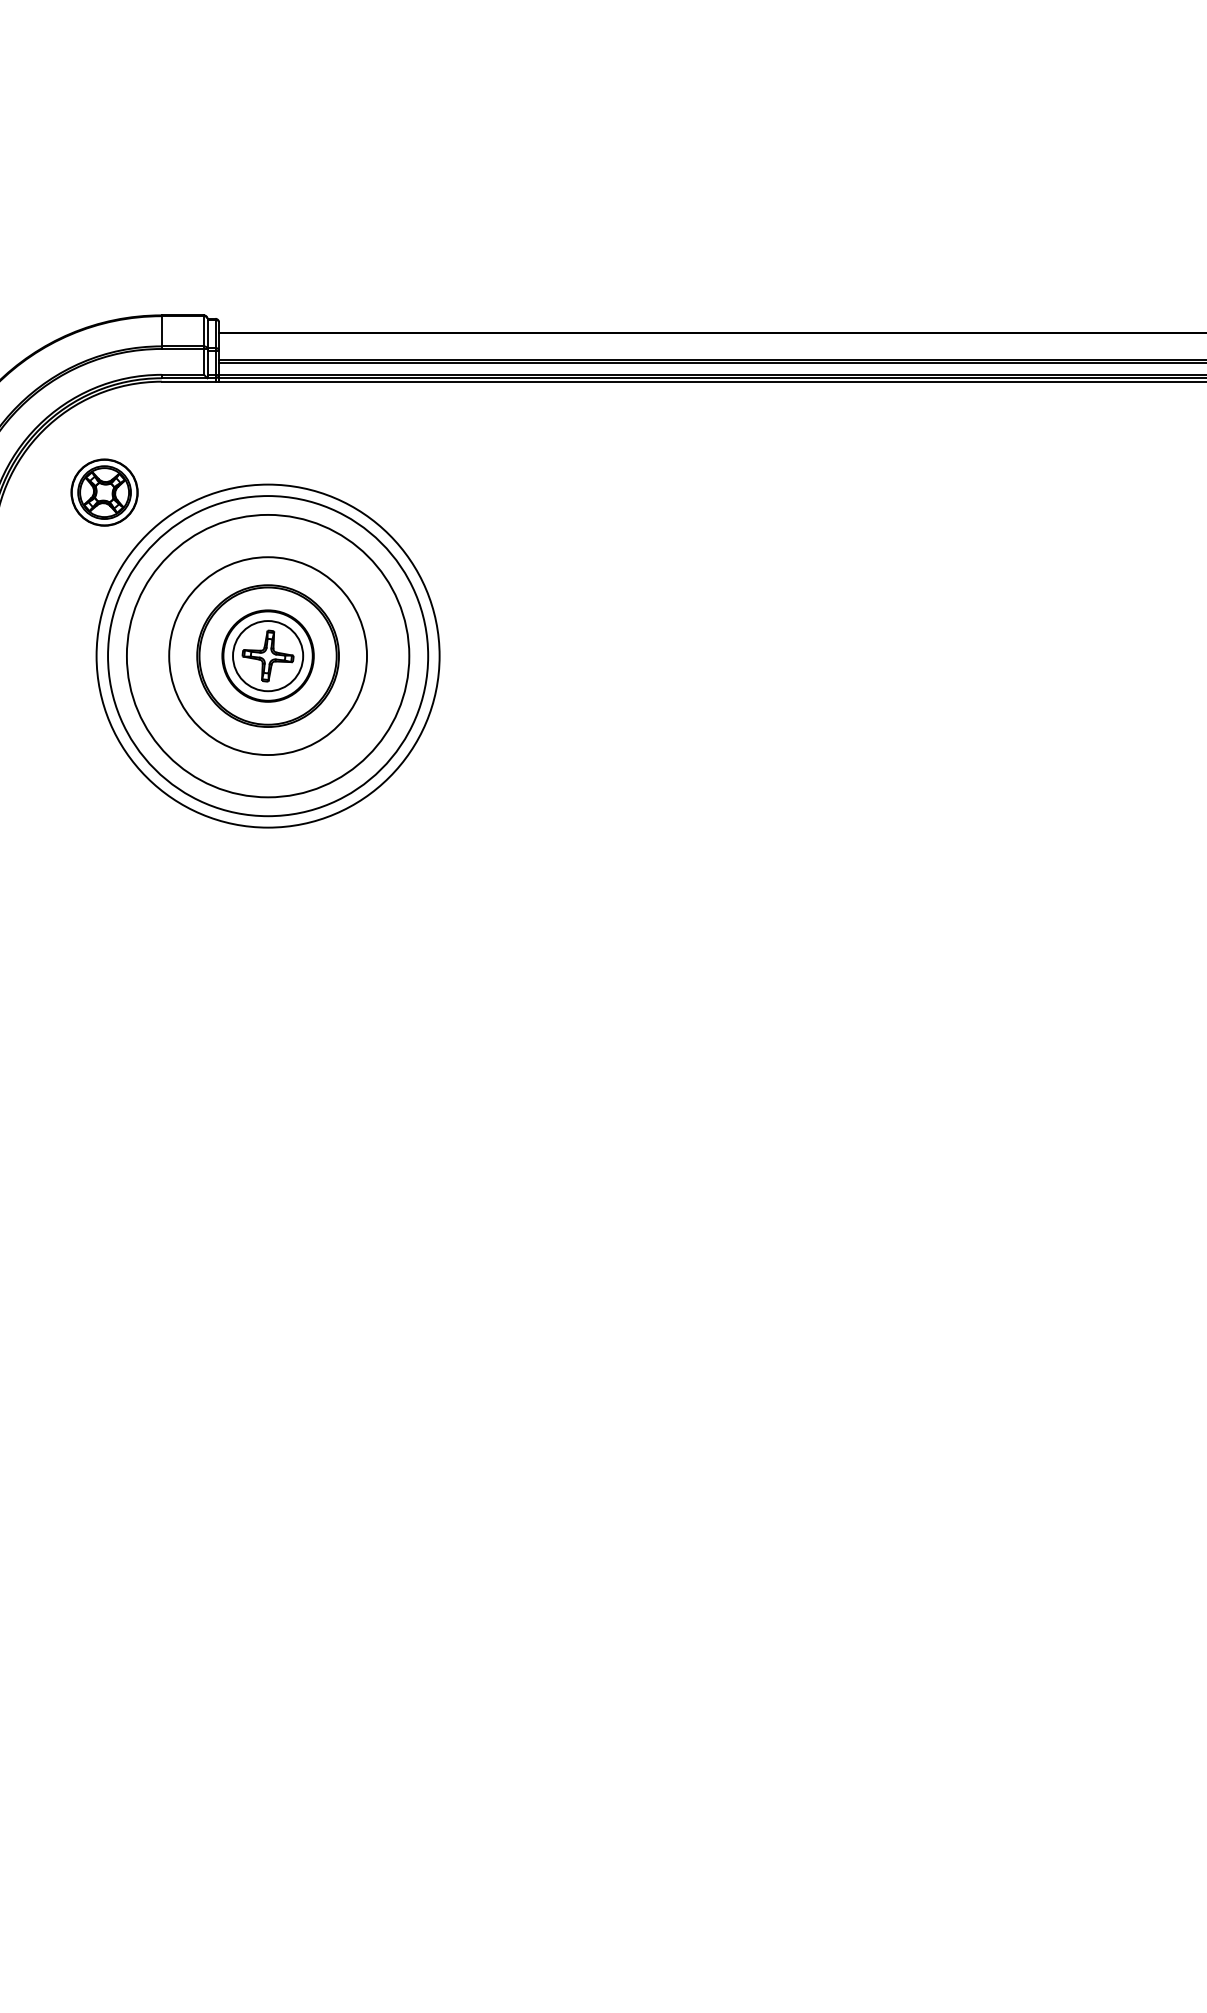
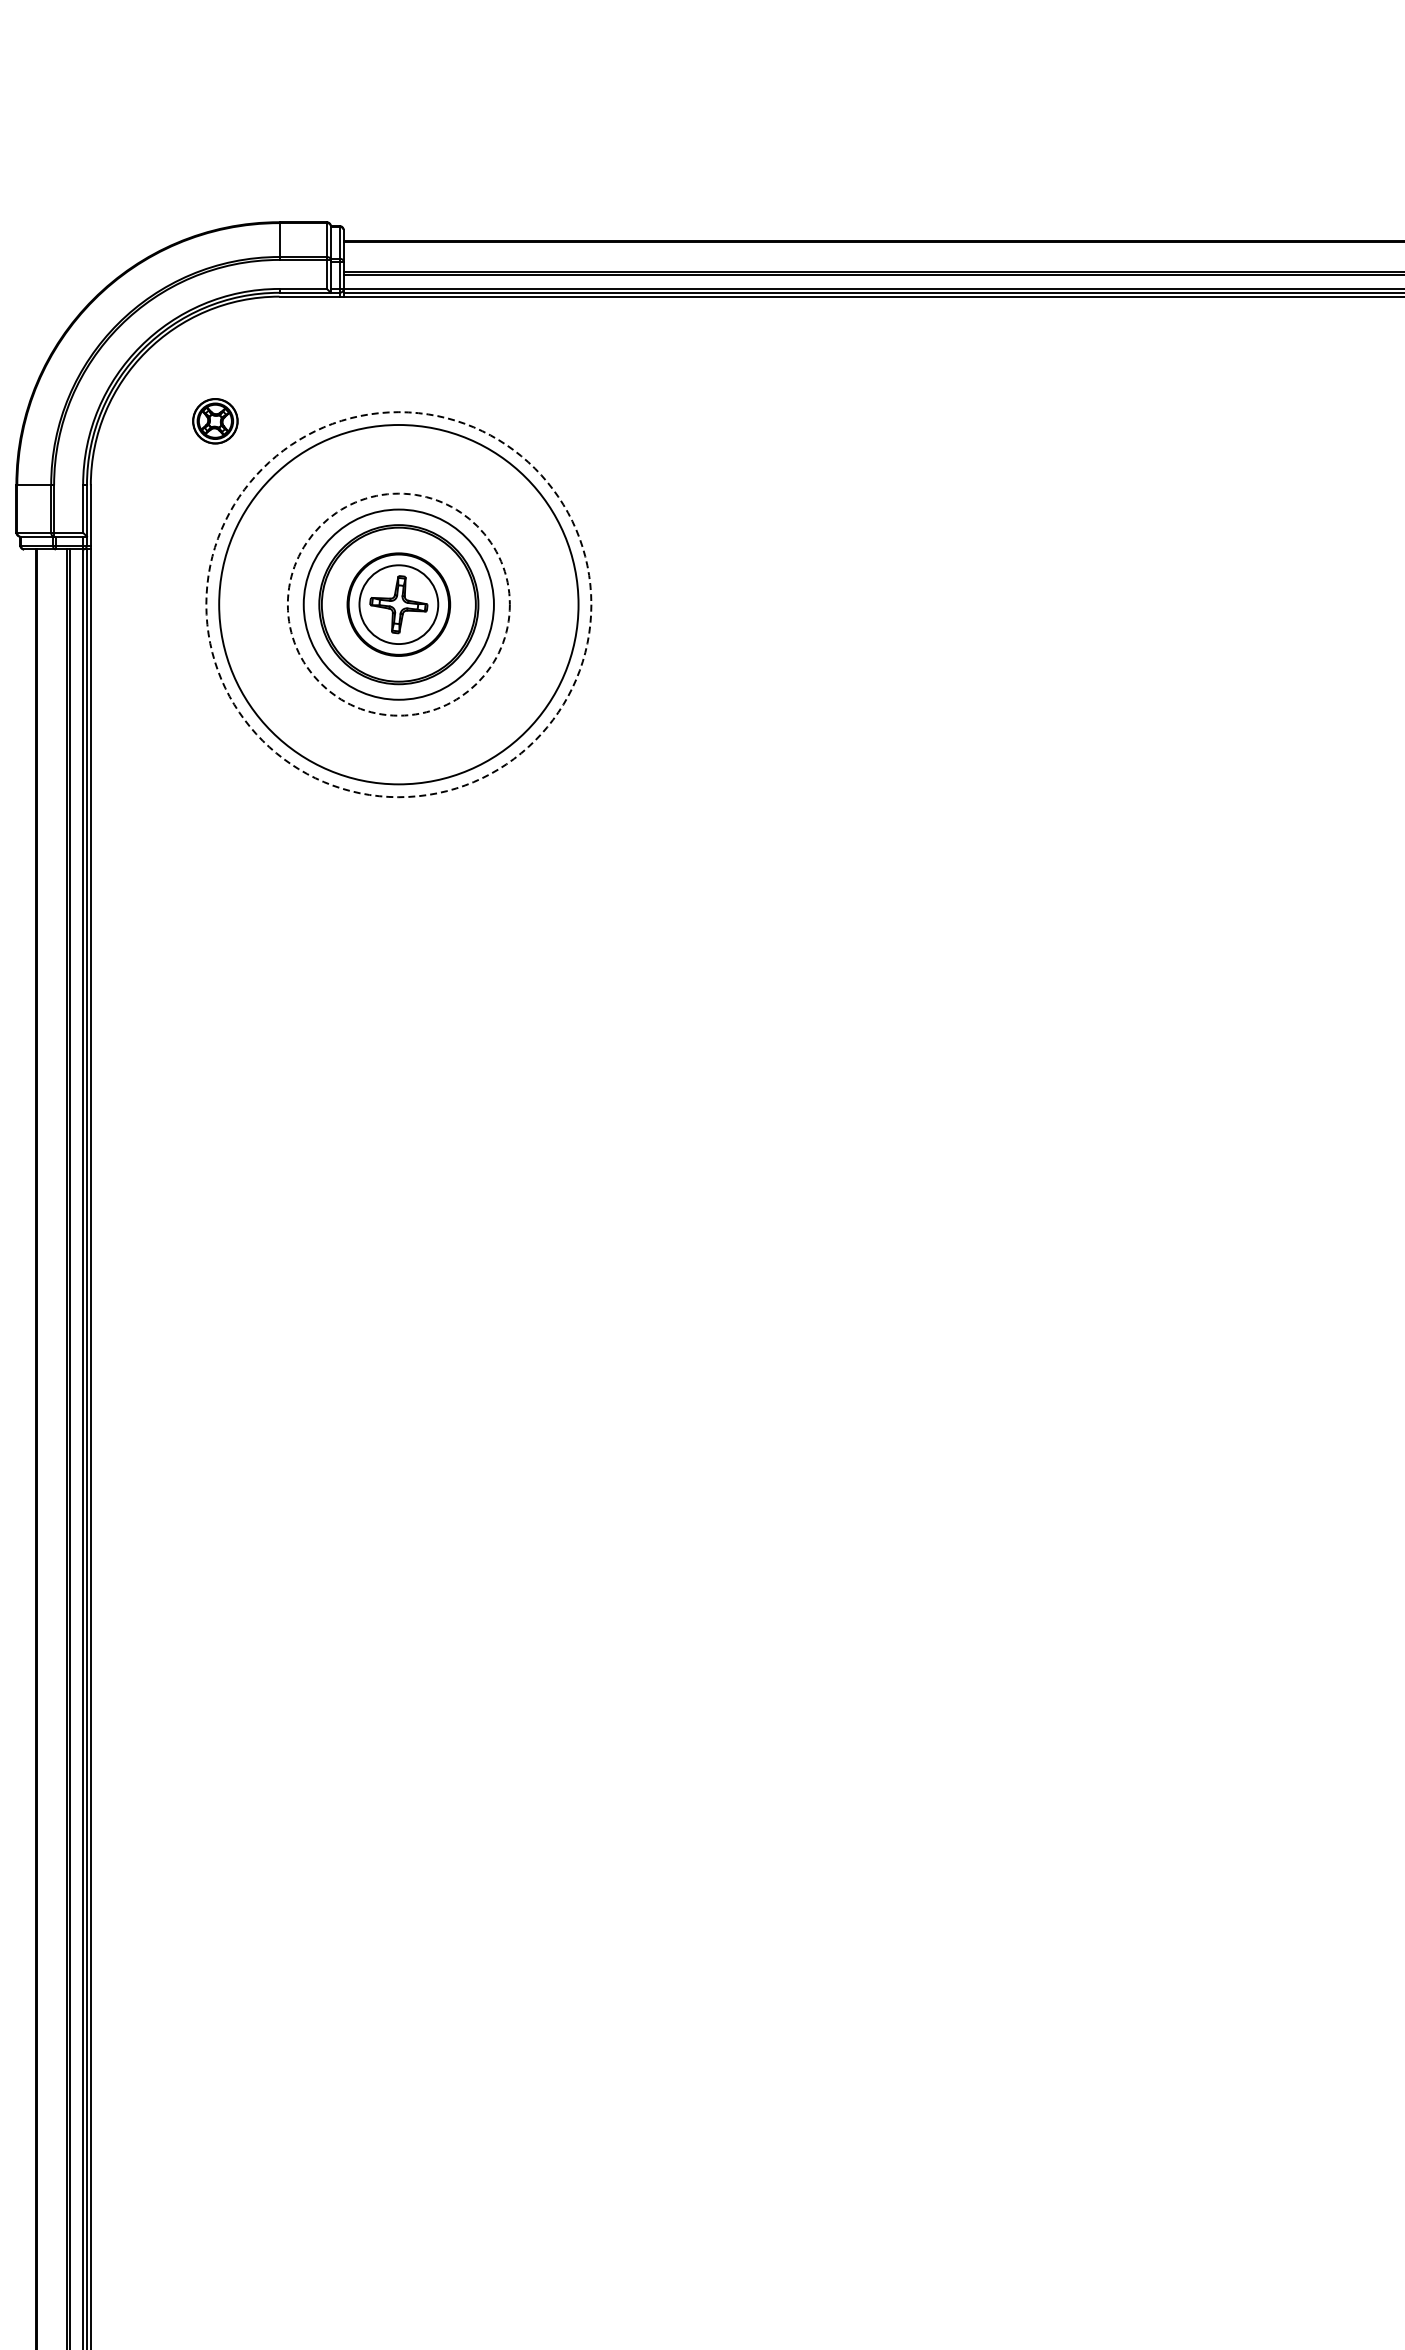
part: (104, 492) -> (215, 421), size x0.6
circle: (267, 655) -> (398, 604), size x0.6
circle: (267, 655) -> (398, 604), solid -> dashed
circle: (267, 655) -> (398, 604), solid -> dashed

